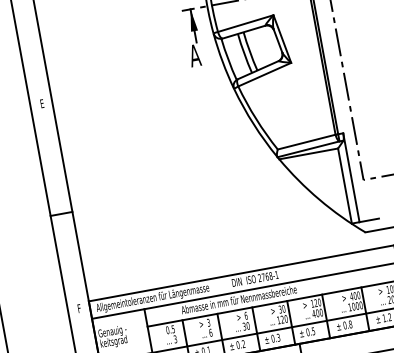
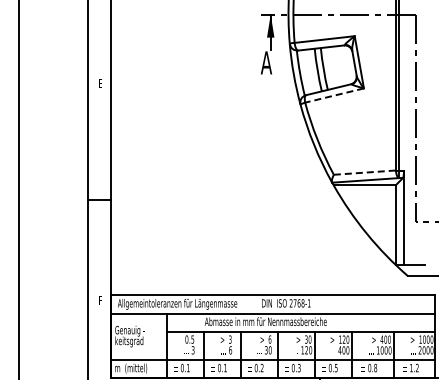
line: (264, 74) -> (334, 95), solid -> dashed
line: (307, 141) -> (365, 172), solid -> dashed

